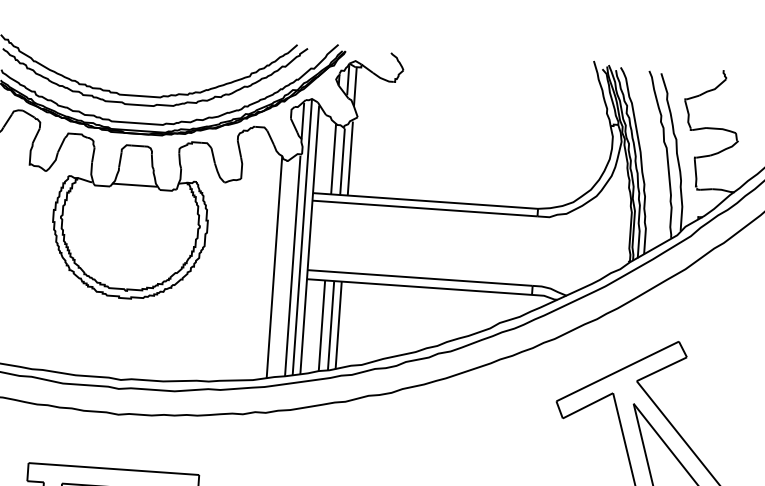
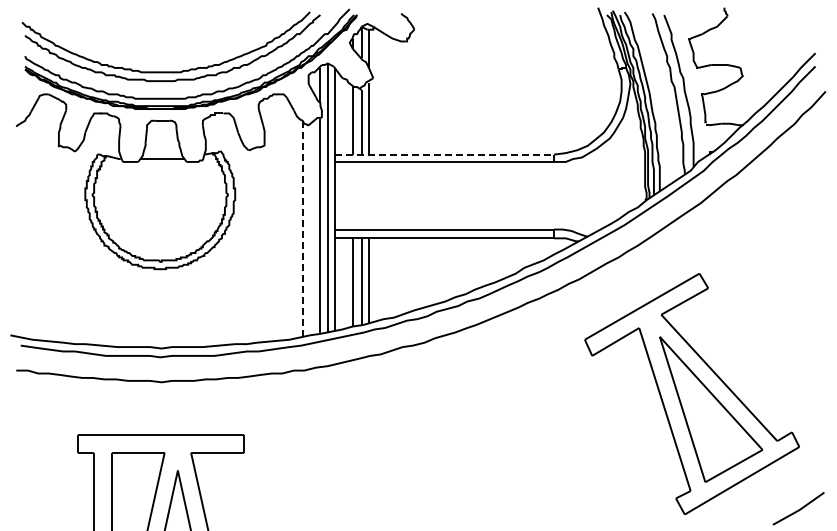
line: (425, 200) -> (444, 154), solid -> dashed
line: (274, 266) -> (302, 228), solid -> dashed

